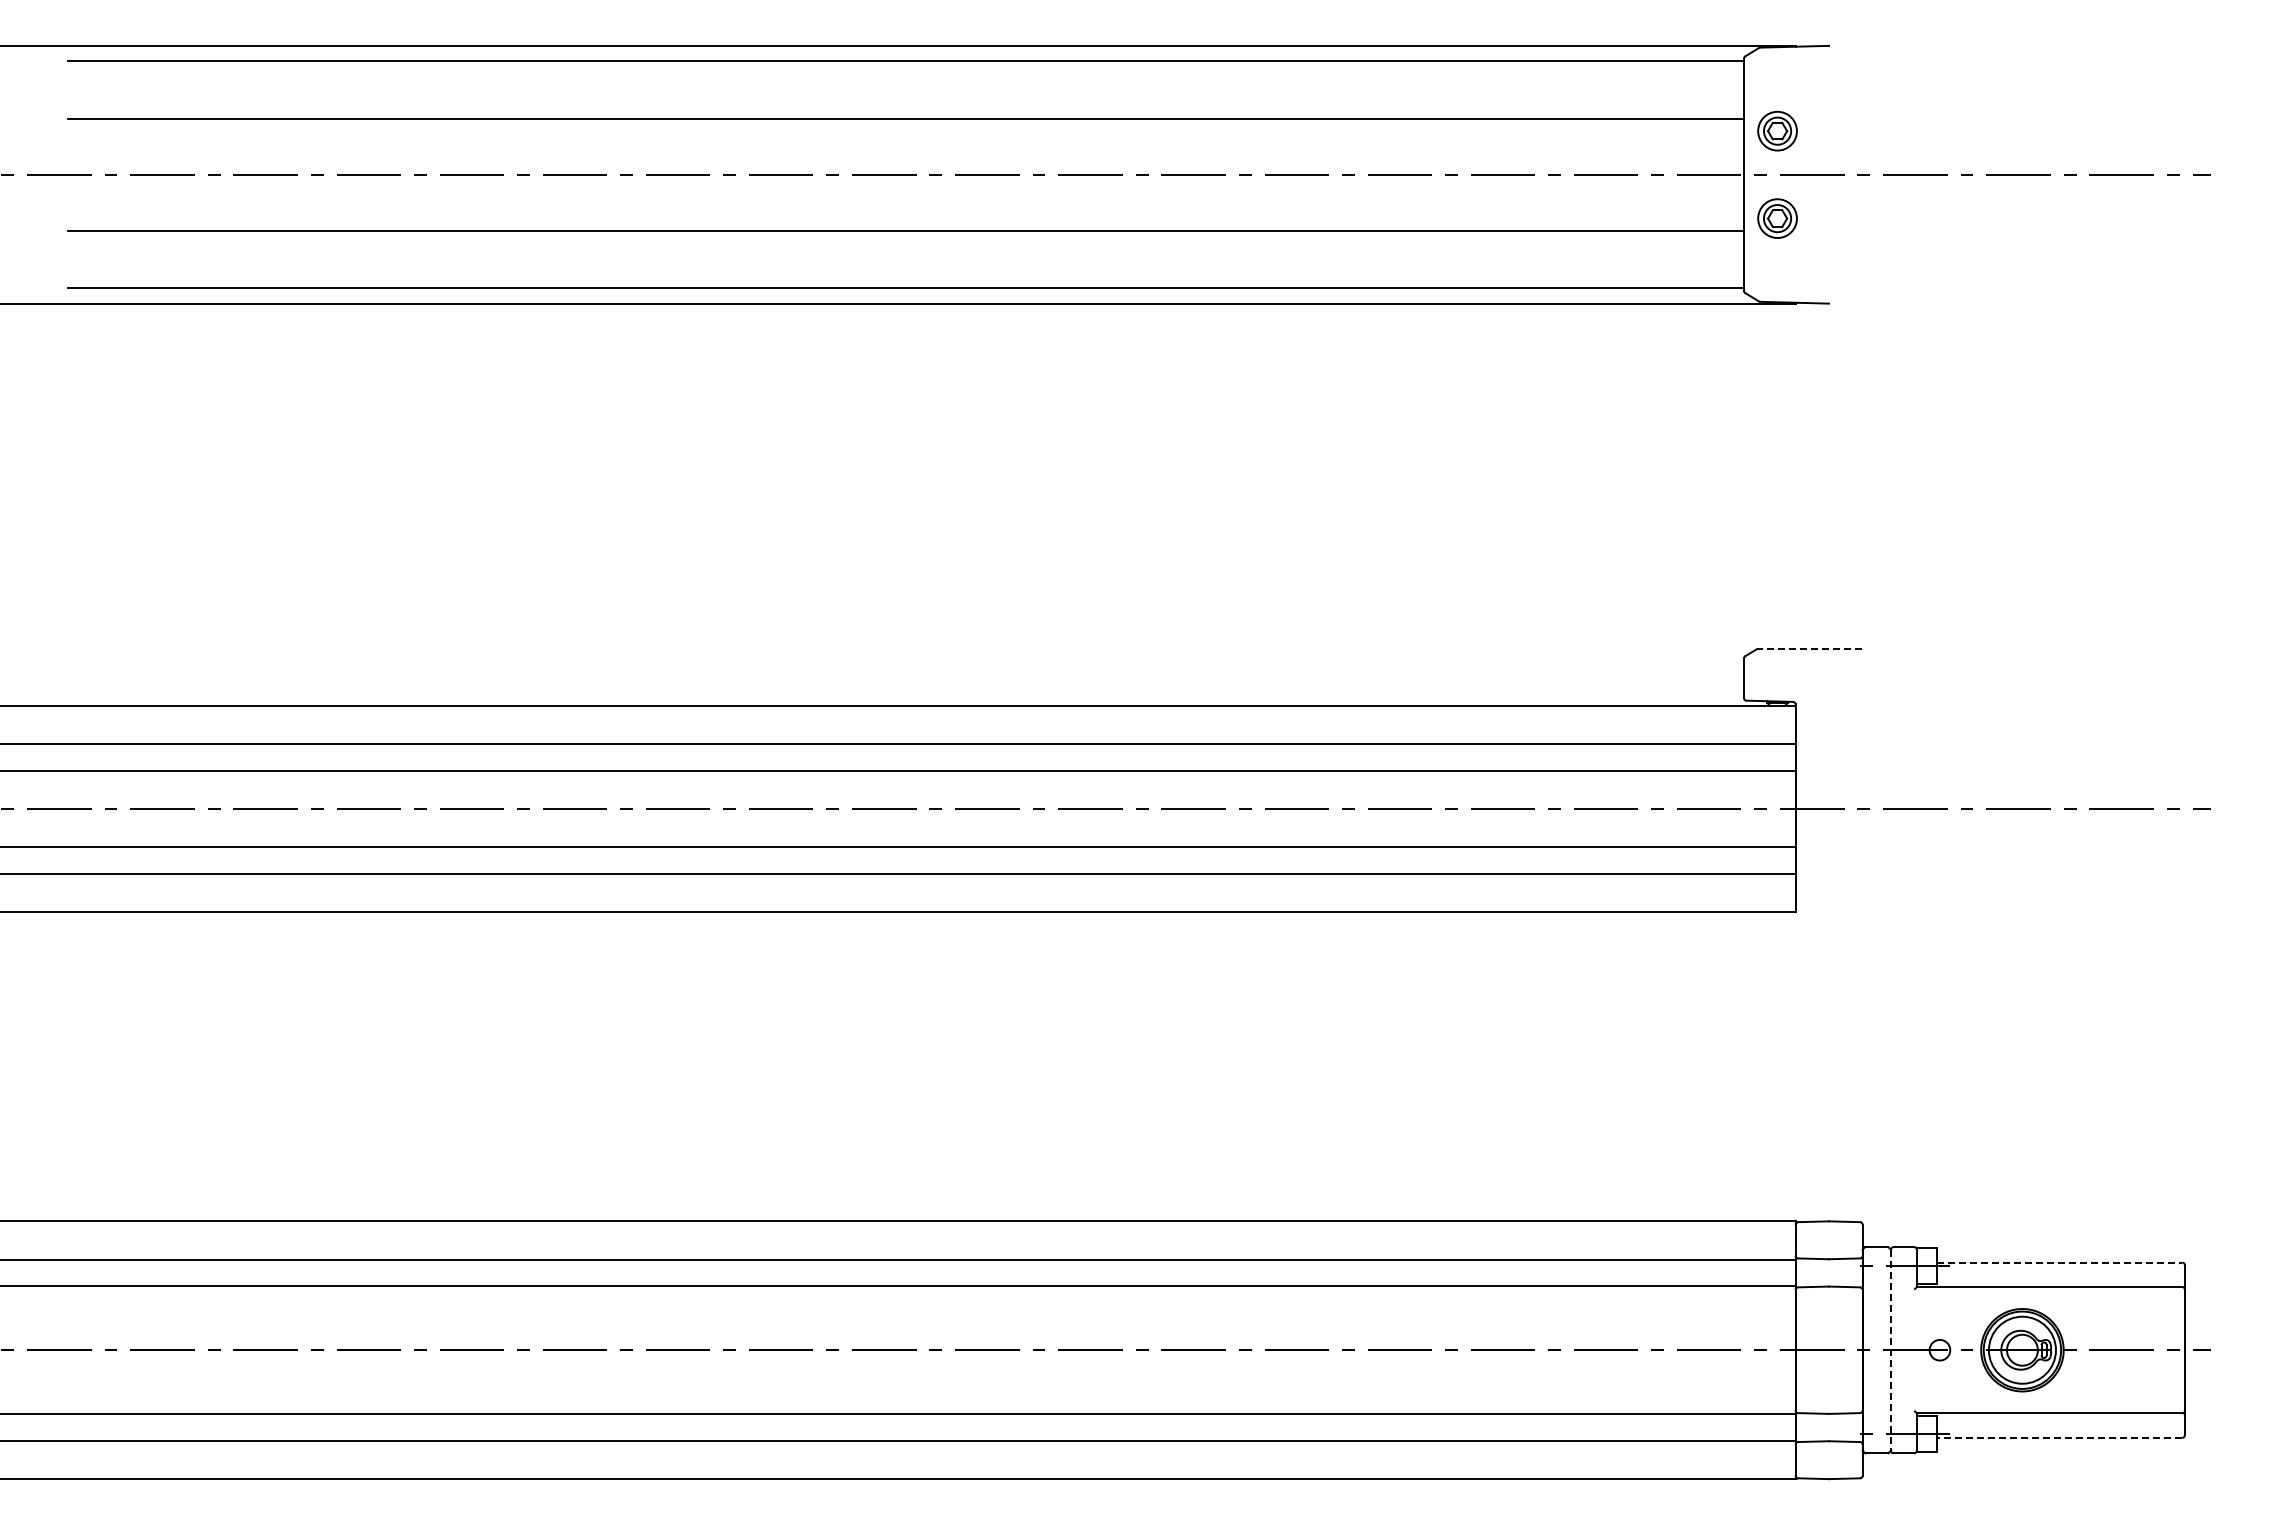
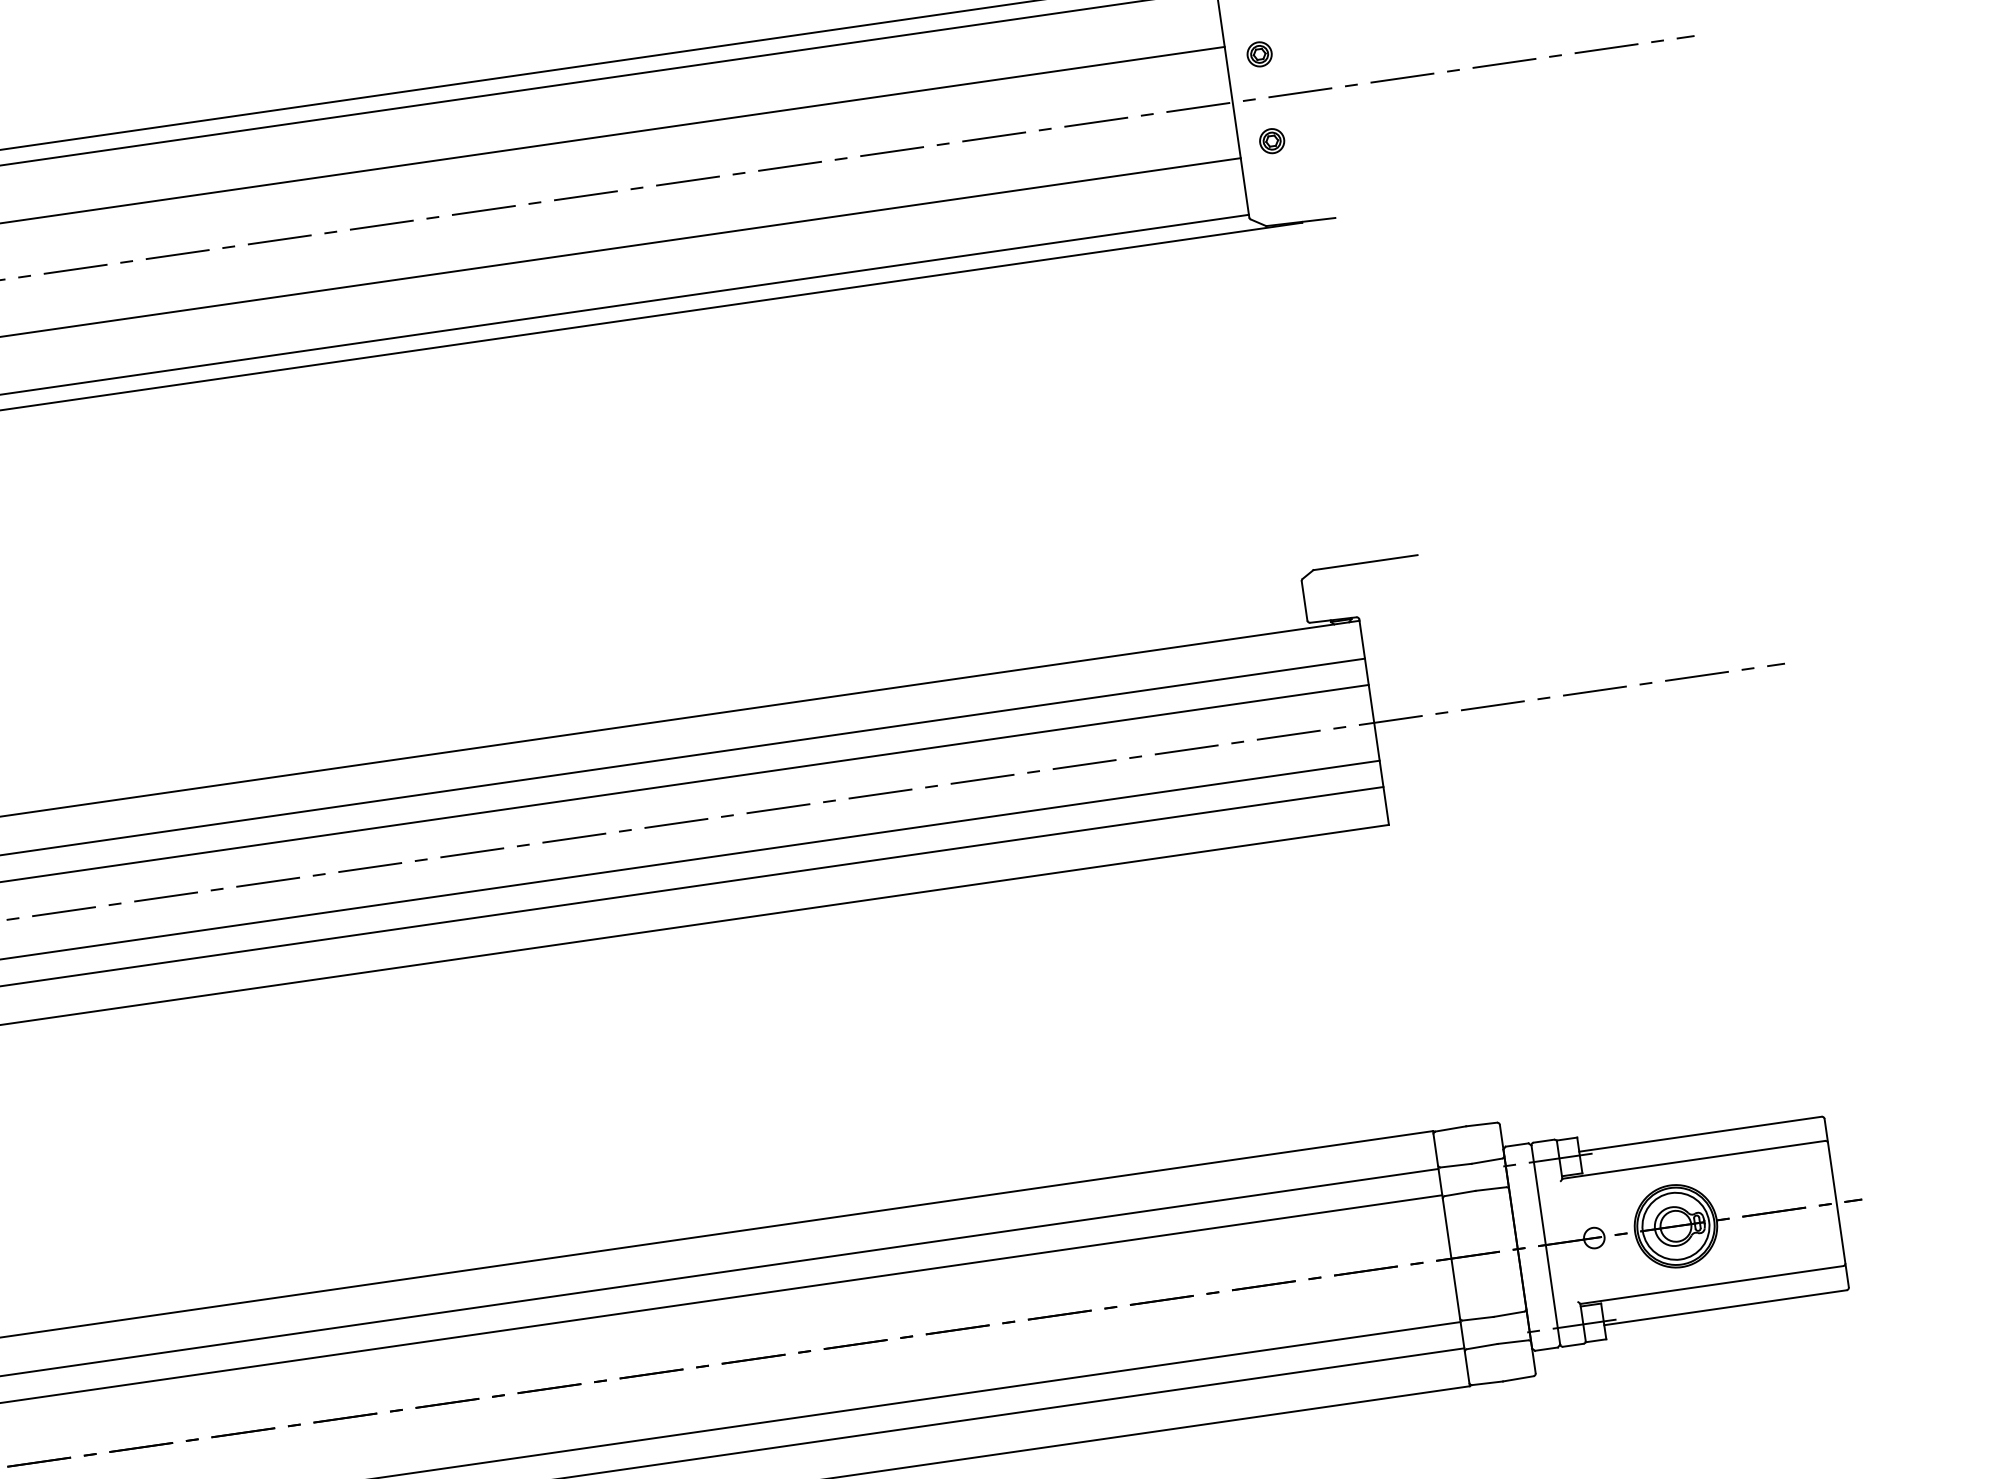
part: (1777, 130) -> (1259, 53), size x0.62
part: (1777, 218) -> (1272, 141), size x0.62
line: (1809, 649) -> (1365, 563), dashed -> solid
line: (2060, 1262) -> (1701, 1134), dashed -> solid
line: (1890, 1350) -> (1545, 1245), dashed -> solid
line: (2059, 1437) -> (1725, 1307), dashed -> solid

